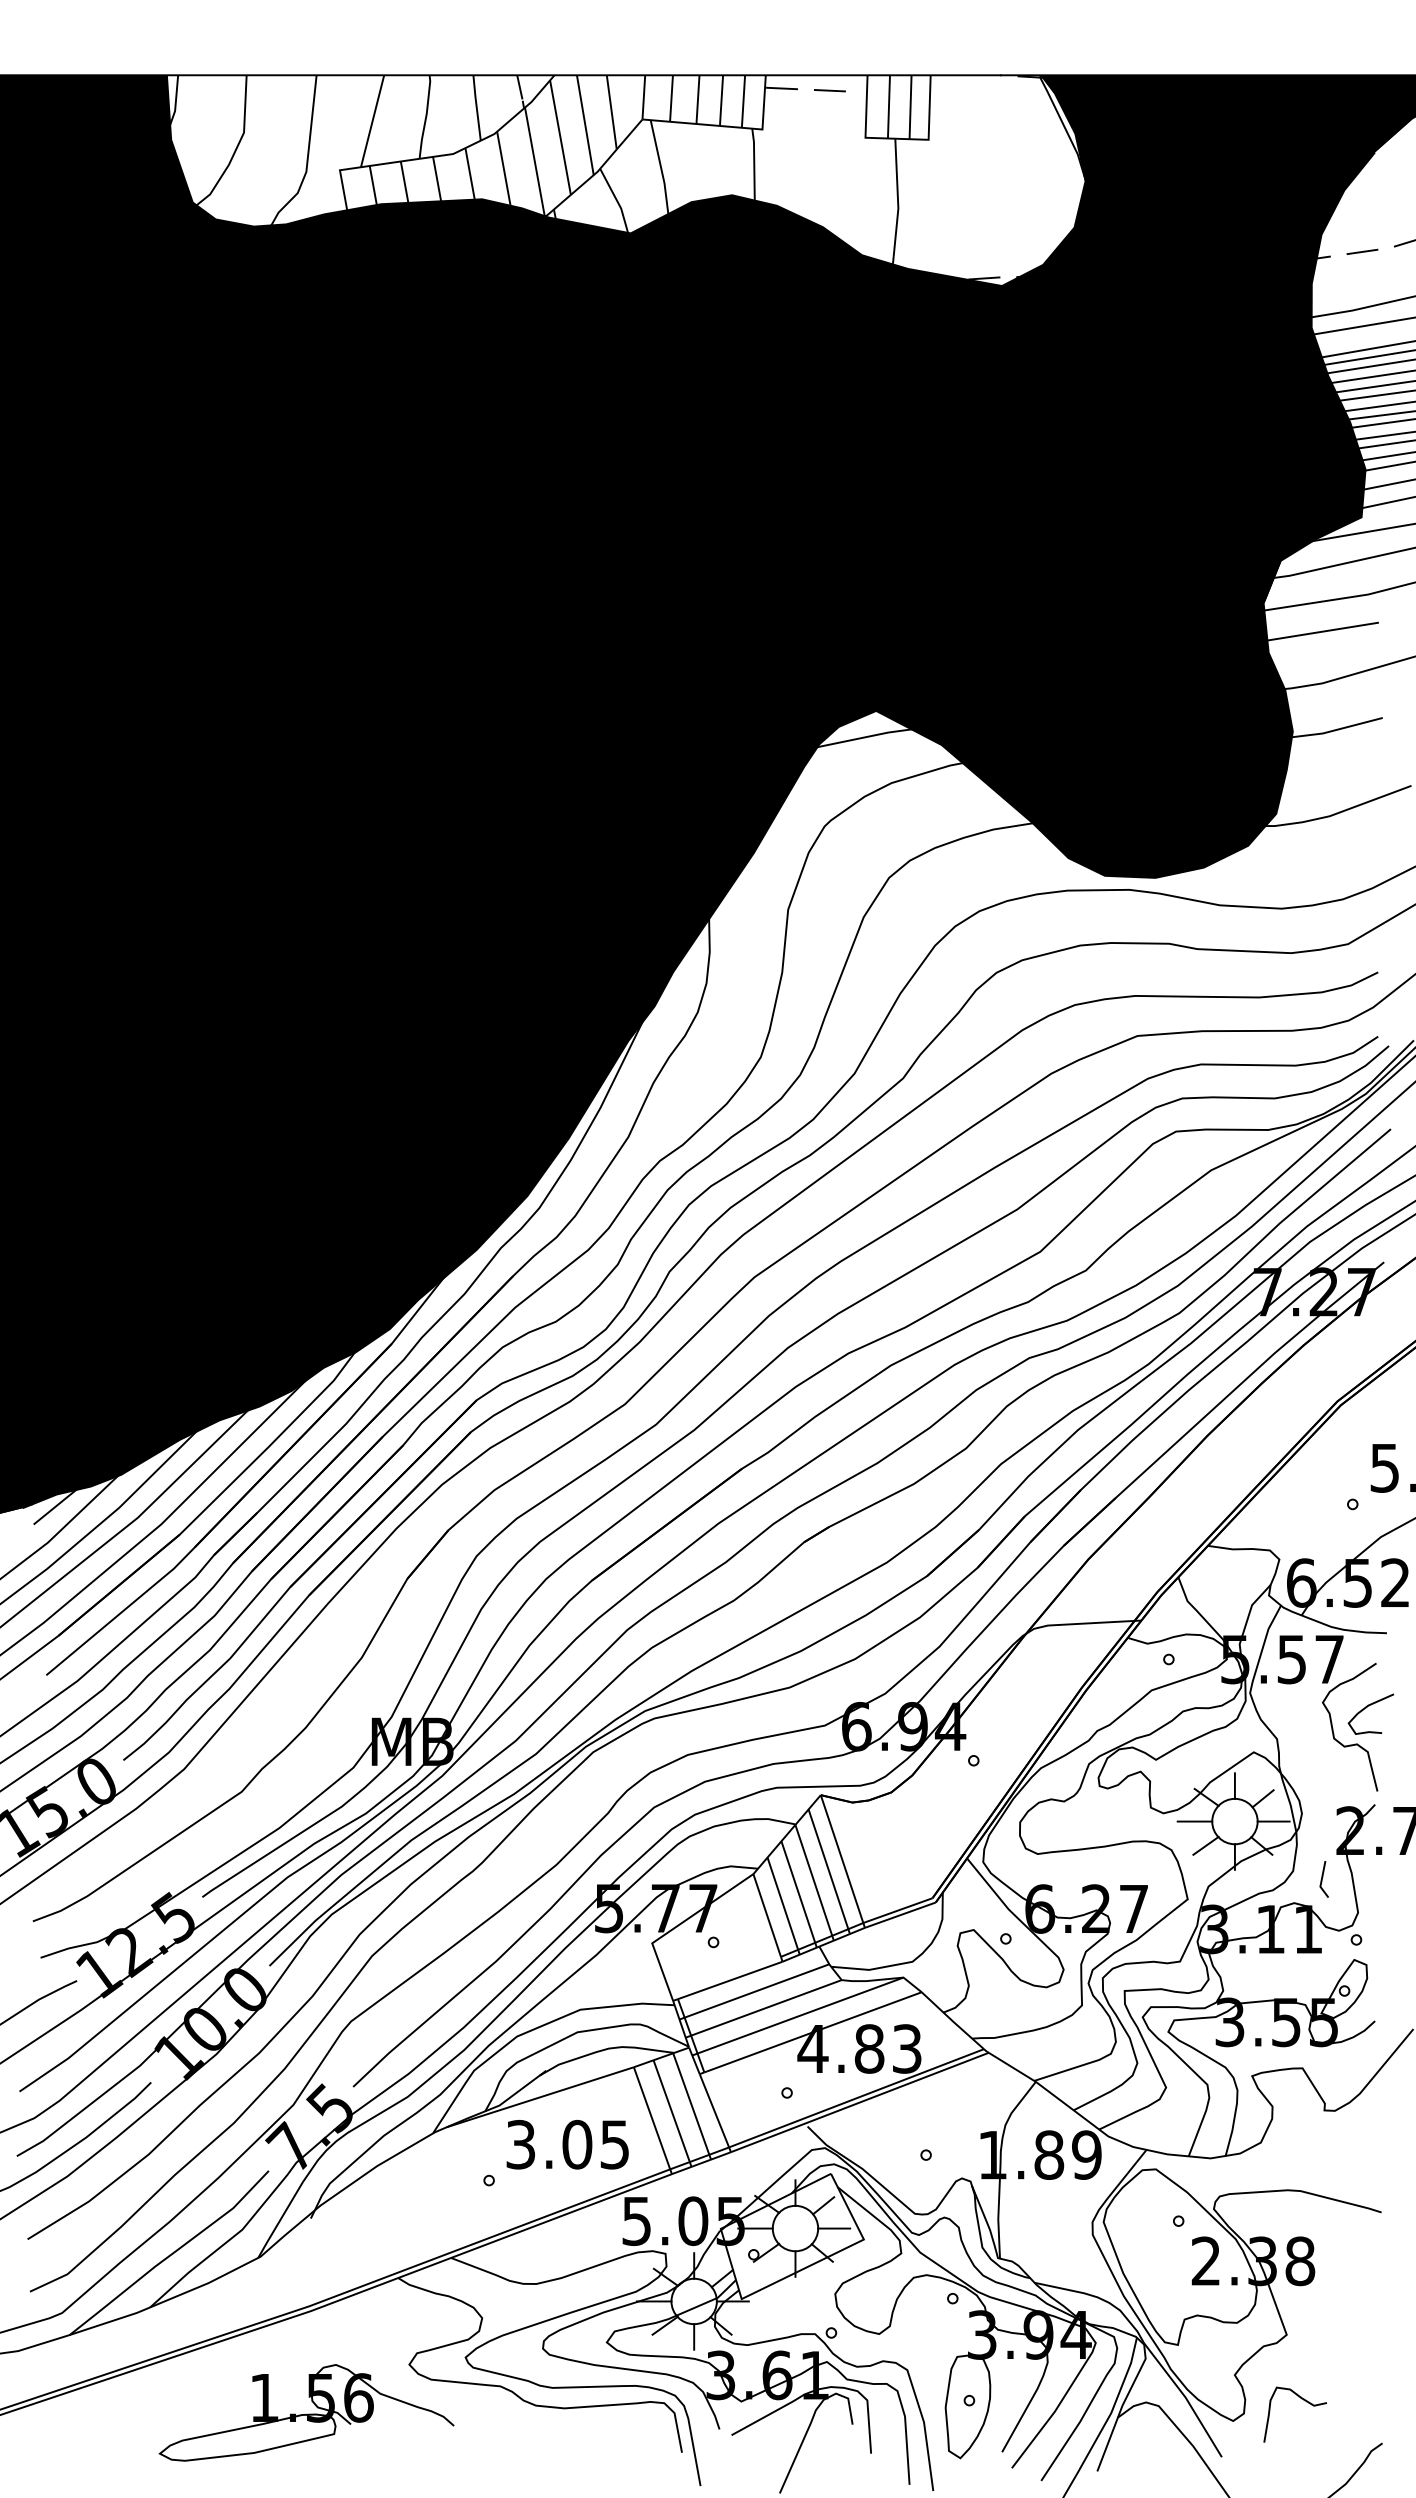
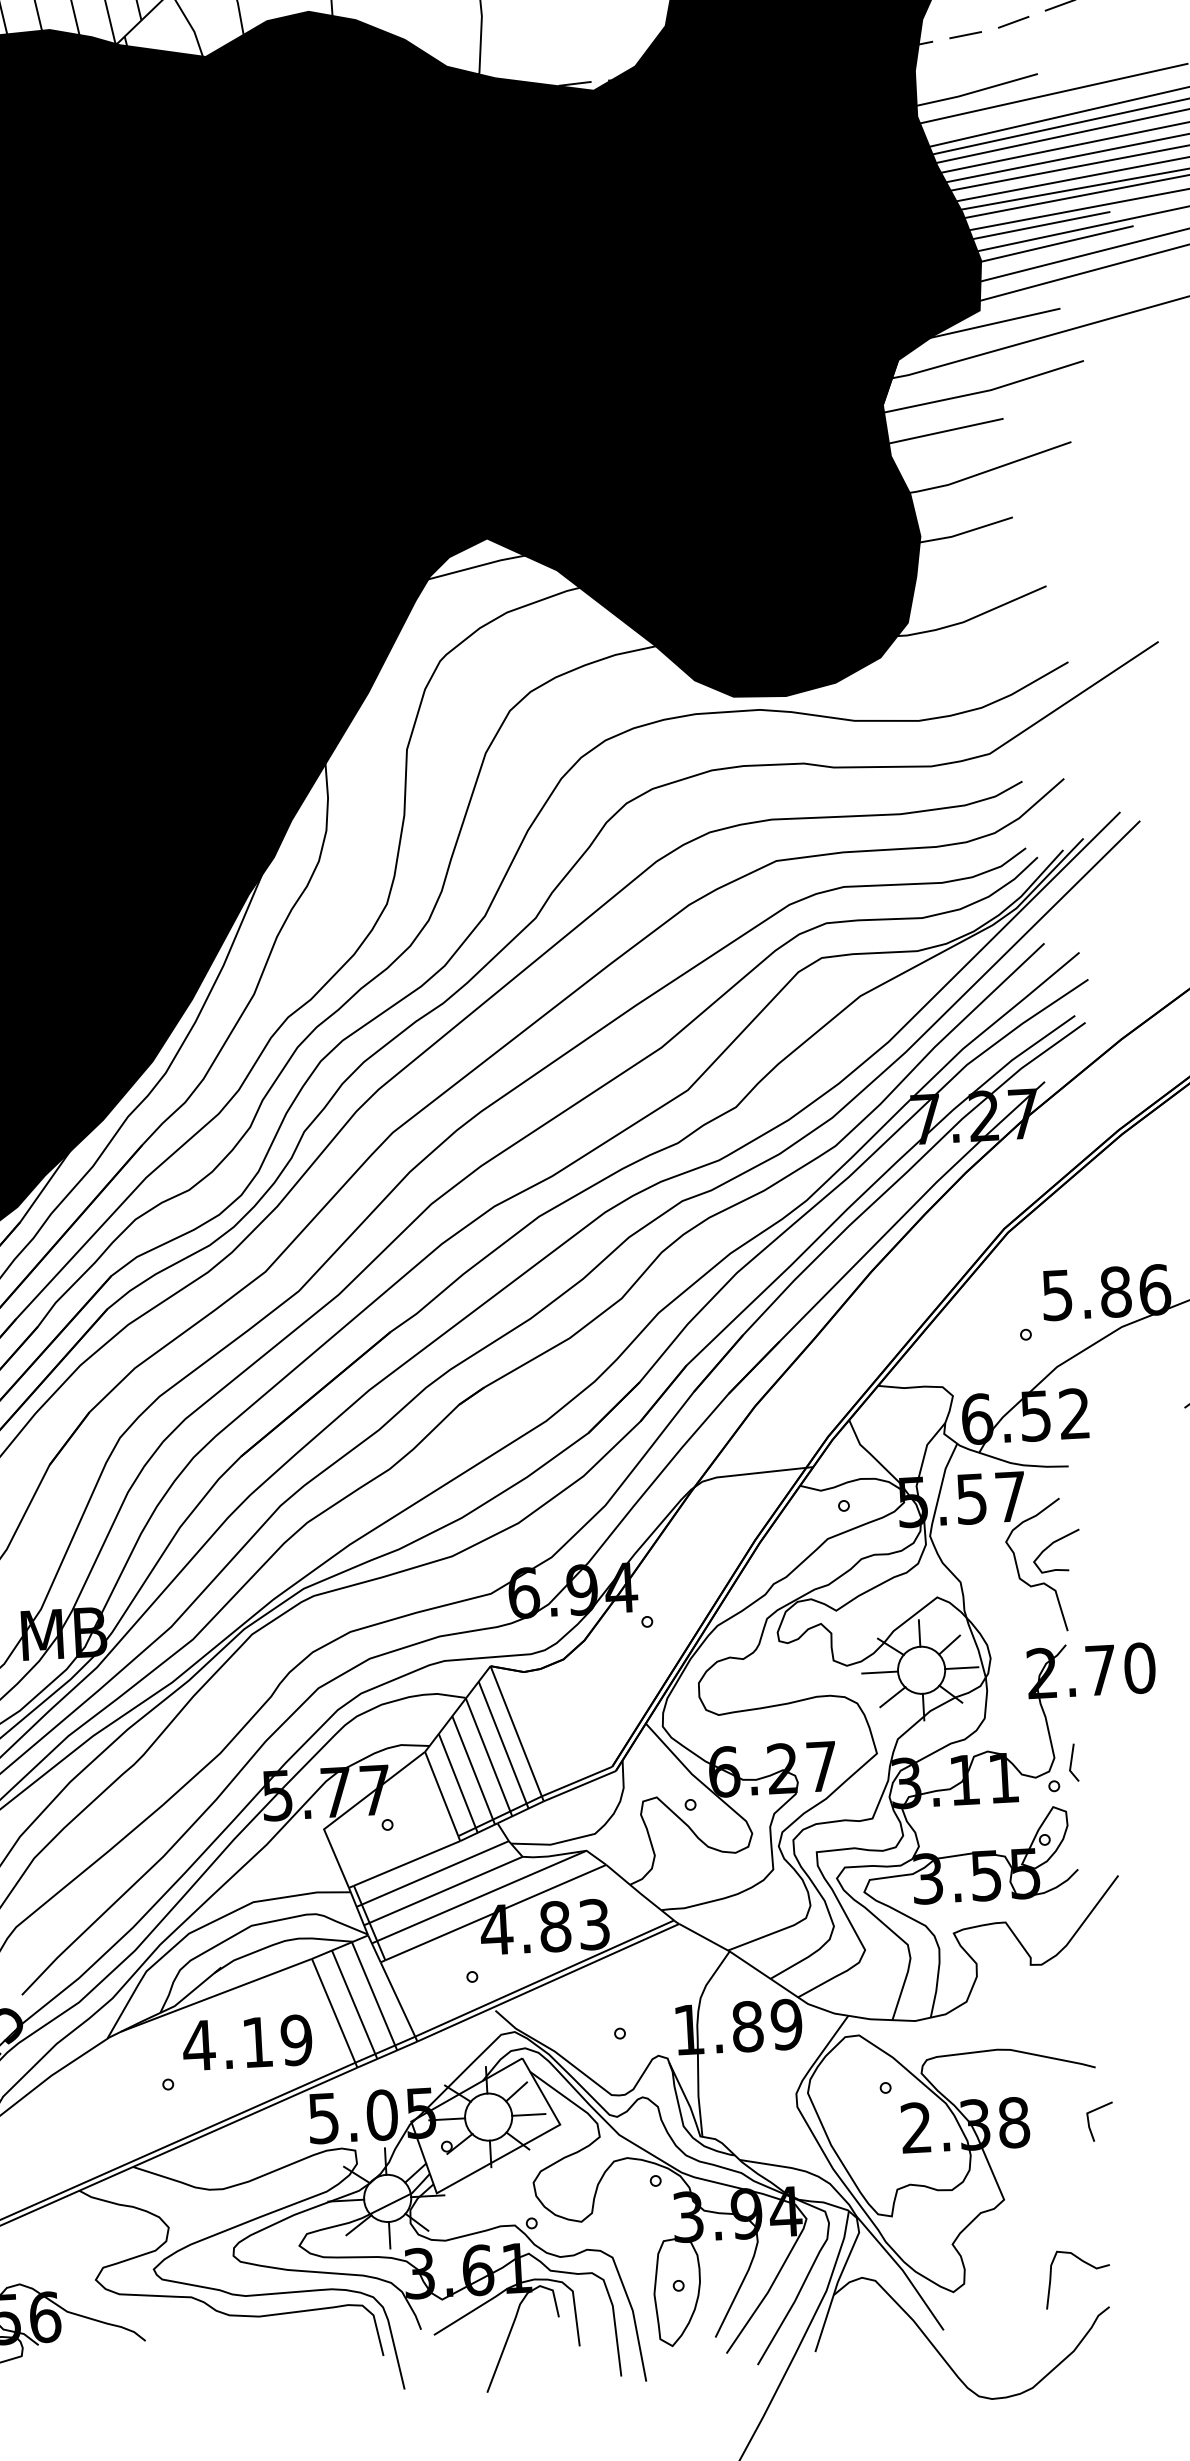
line: (1322, 1879) -> (1071, 1763), moved
text: (567, 2144) -> (247, 2042), 3.05 -> 4.19
line: (1373, 2268) -> (1090, 2126), added
curve: (1301, 2399) -> (1083, 2262), moved

